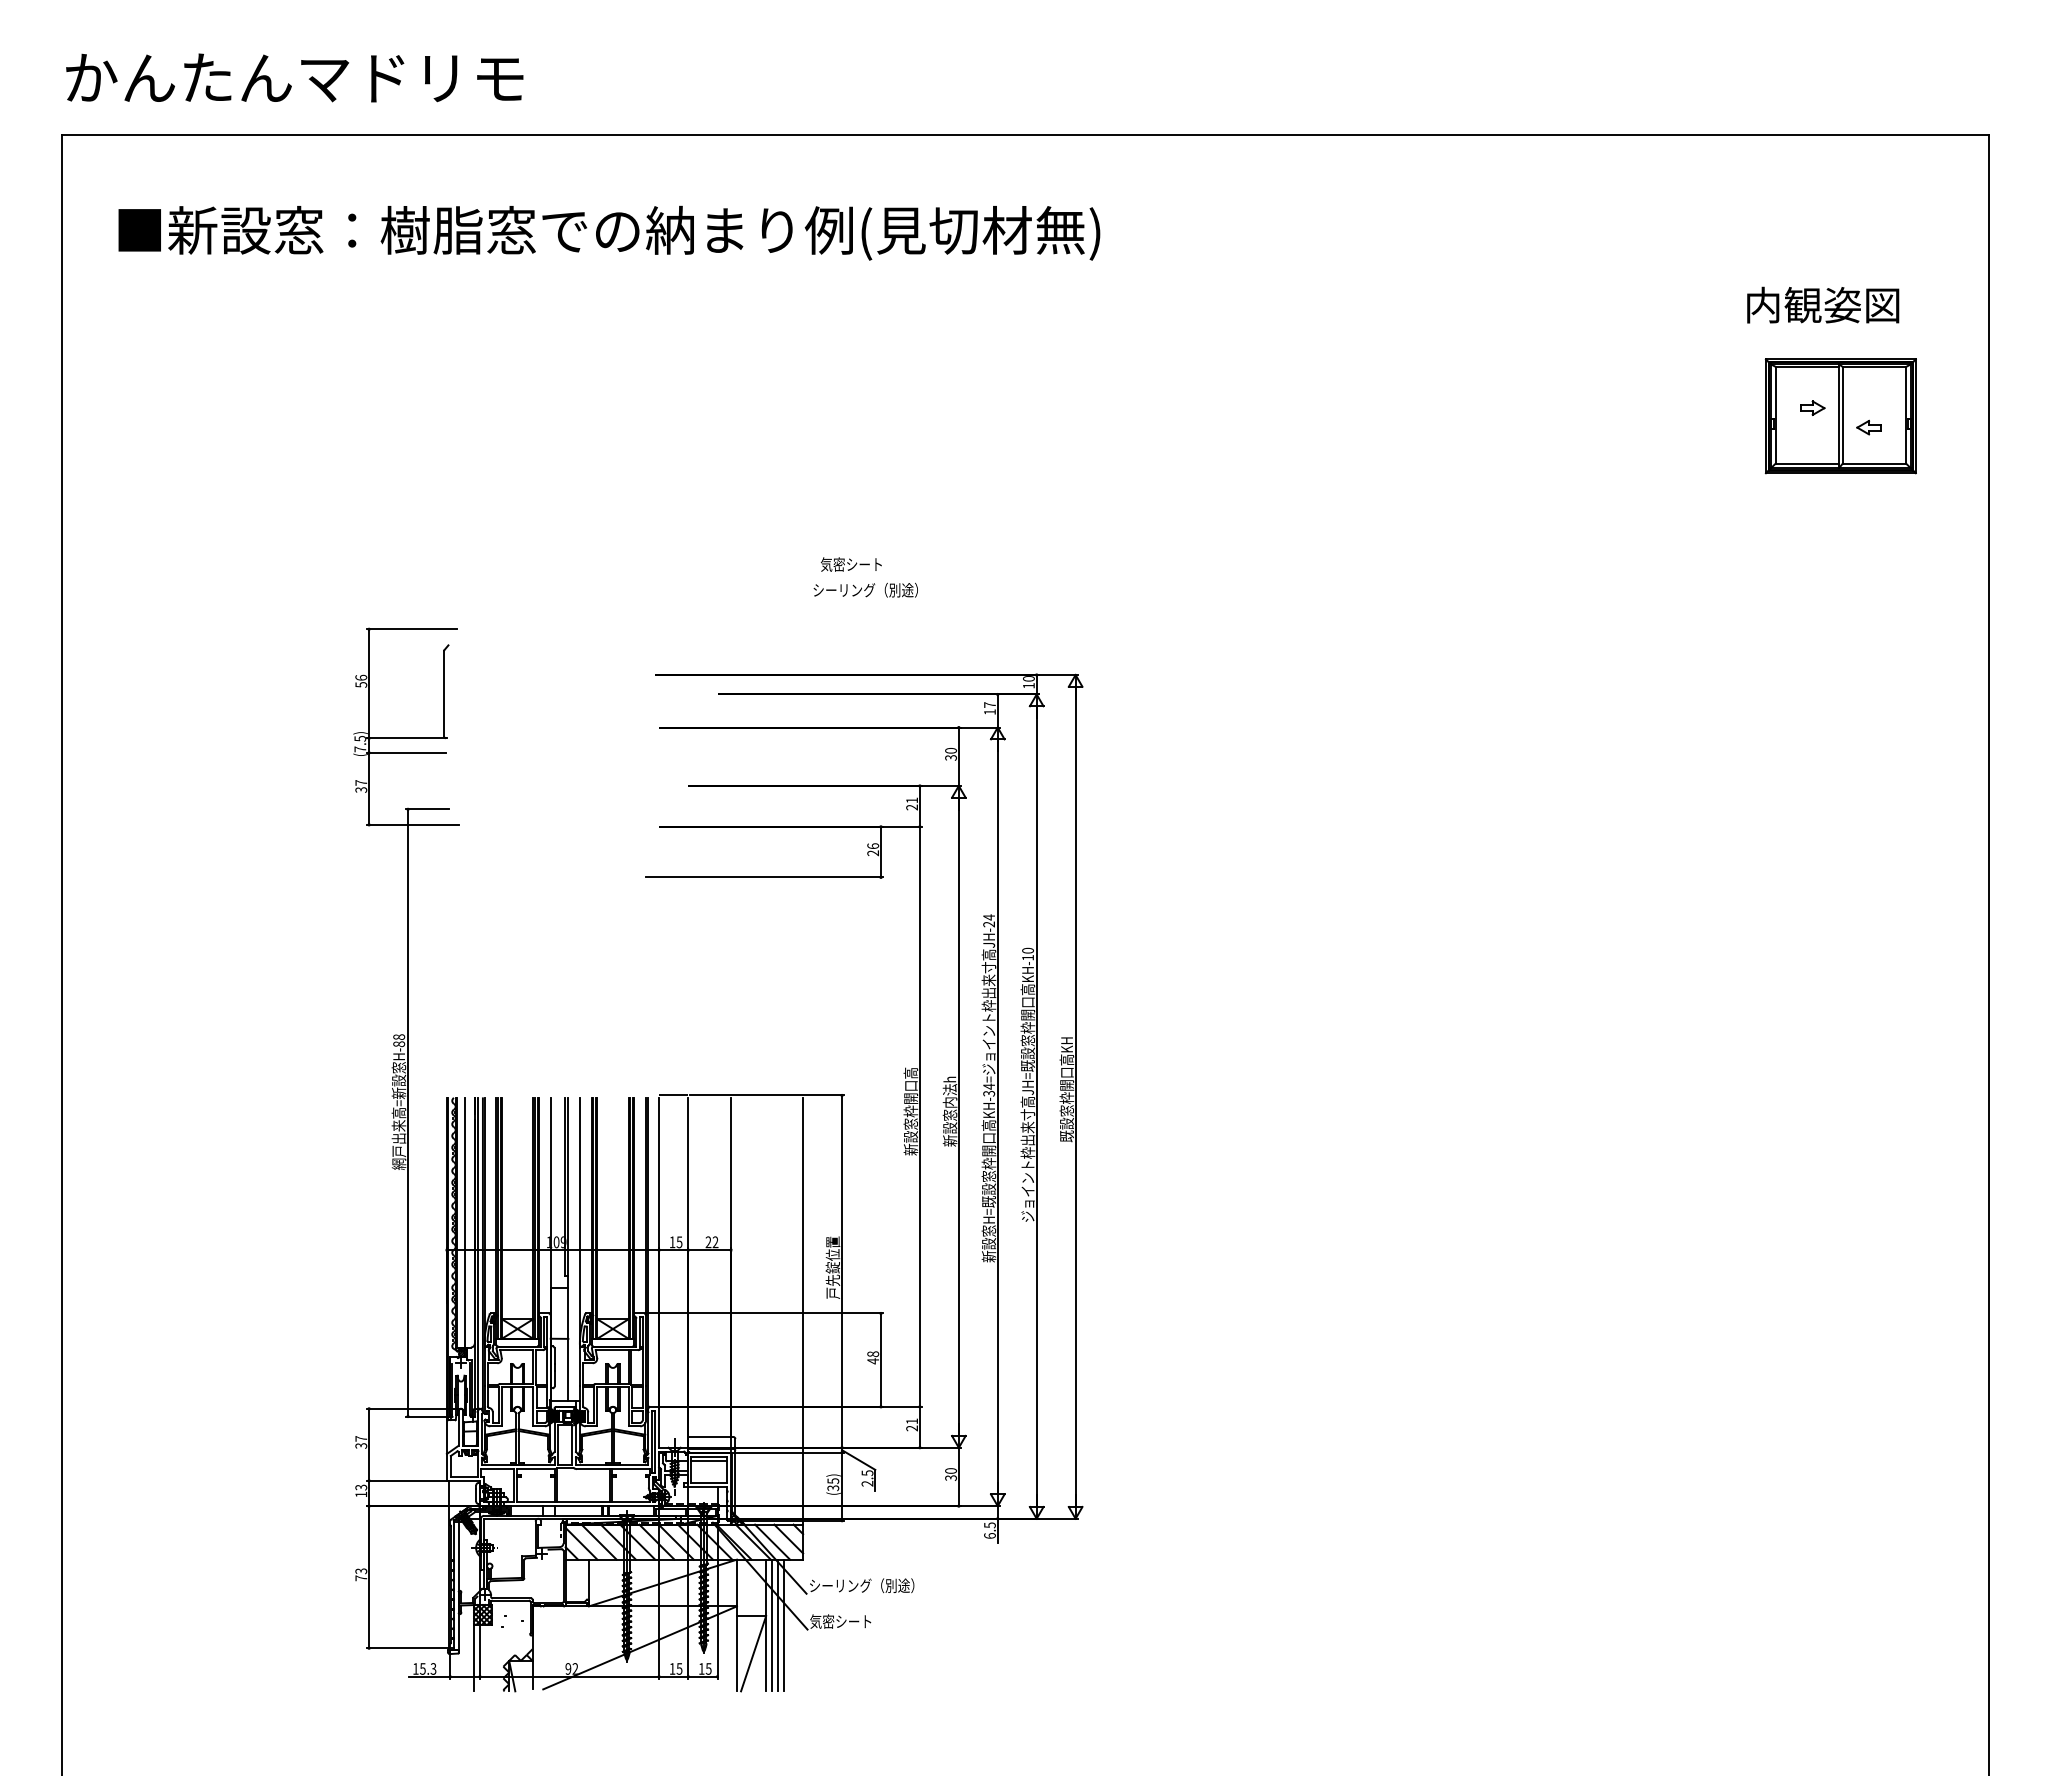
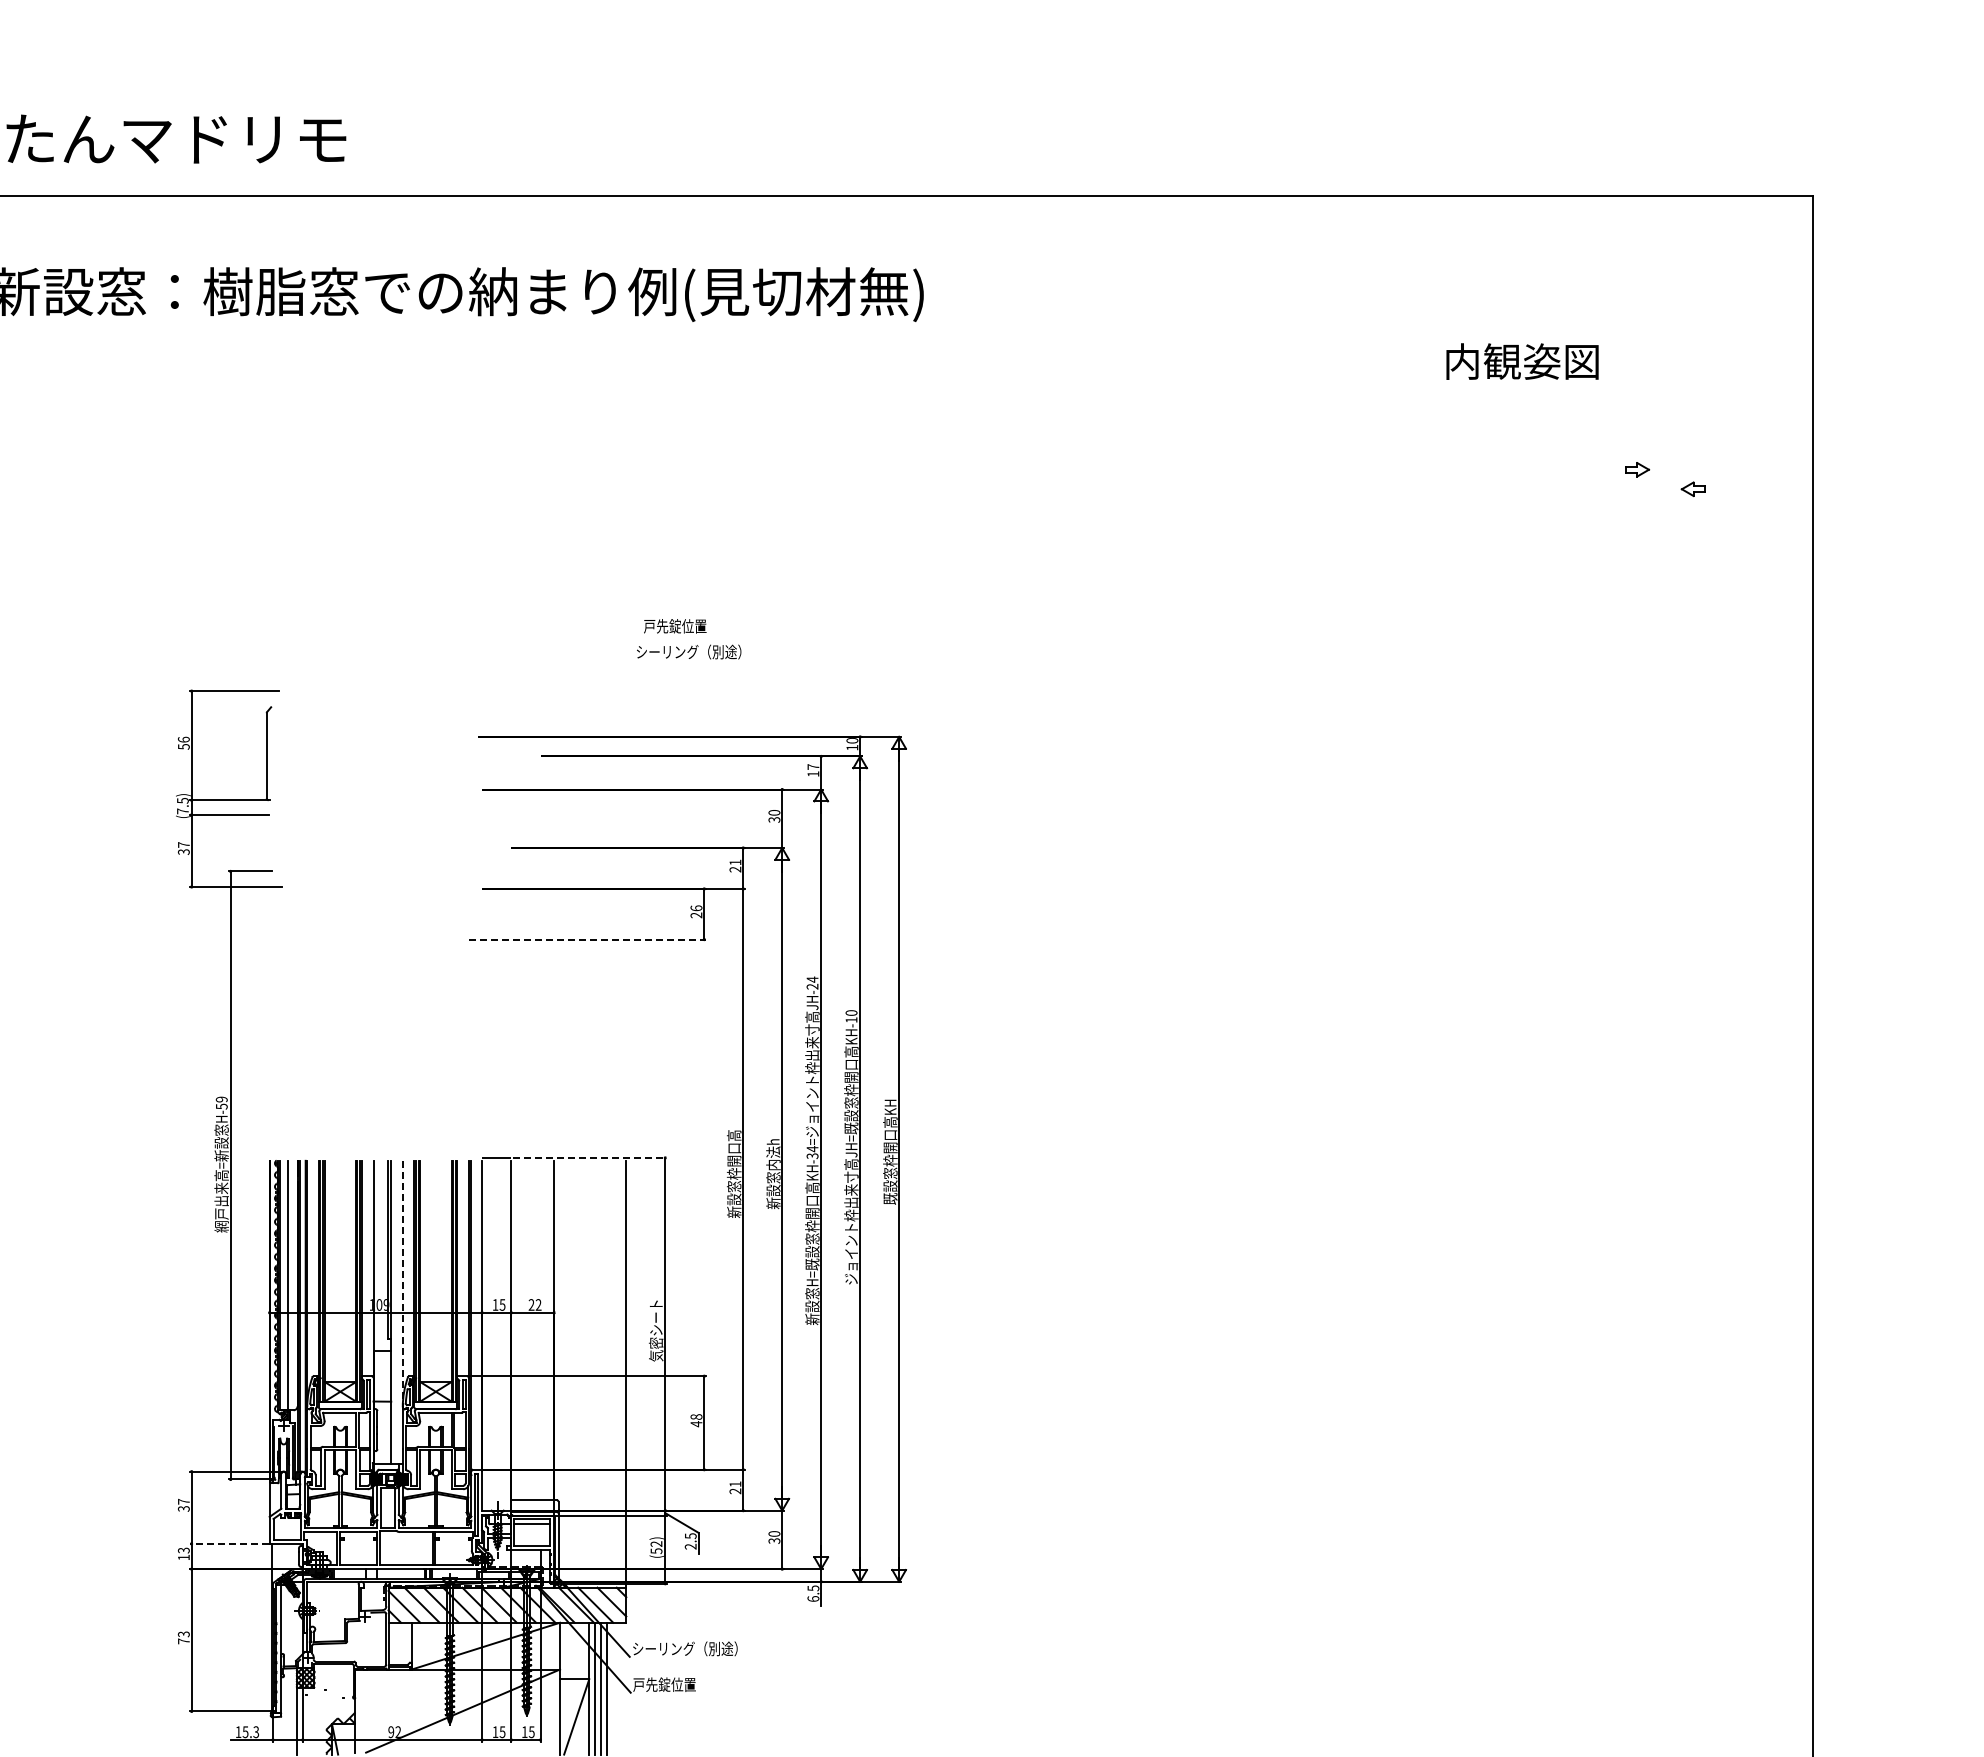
text: (1823, 304) -> (1522, 360), moved
part: (1840, 416) -> (1665, 478), removed
text: (851, 564) -> (674, 626), 気密シート -> 戸先錠位置
line: (765, 877) -> (588, 939), solid -> dashed
text: (399, 1040) -> (222, 1102), H-88 -> H-59
line: (767, 1095) -> (590, 1157), solid -> dashed
line: (579, 1222) -> (402, 1285), solid -> dashed
text: (832, 1267) -> (655, 1330), 戸先錠位置 -> 気密シート
line: (406, 1480) -> (229, 1543), solid -> dashed
text: (833, 1484) -> (656, 1547), (35) -> (52)
text: (841, 1621) -> (664, 1684), 気密シート -> 戸先錠位置

